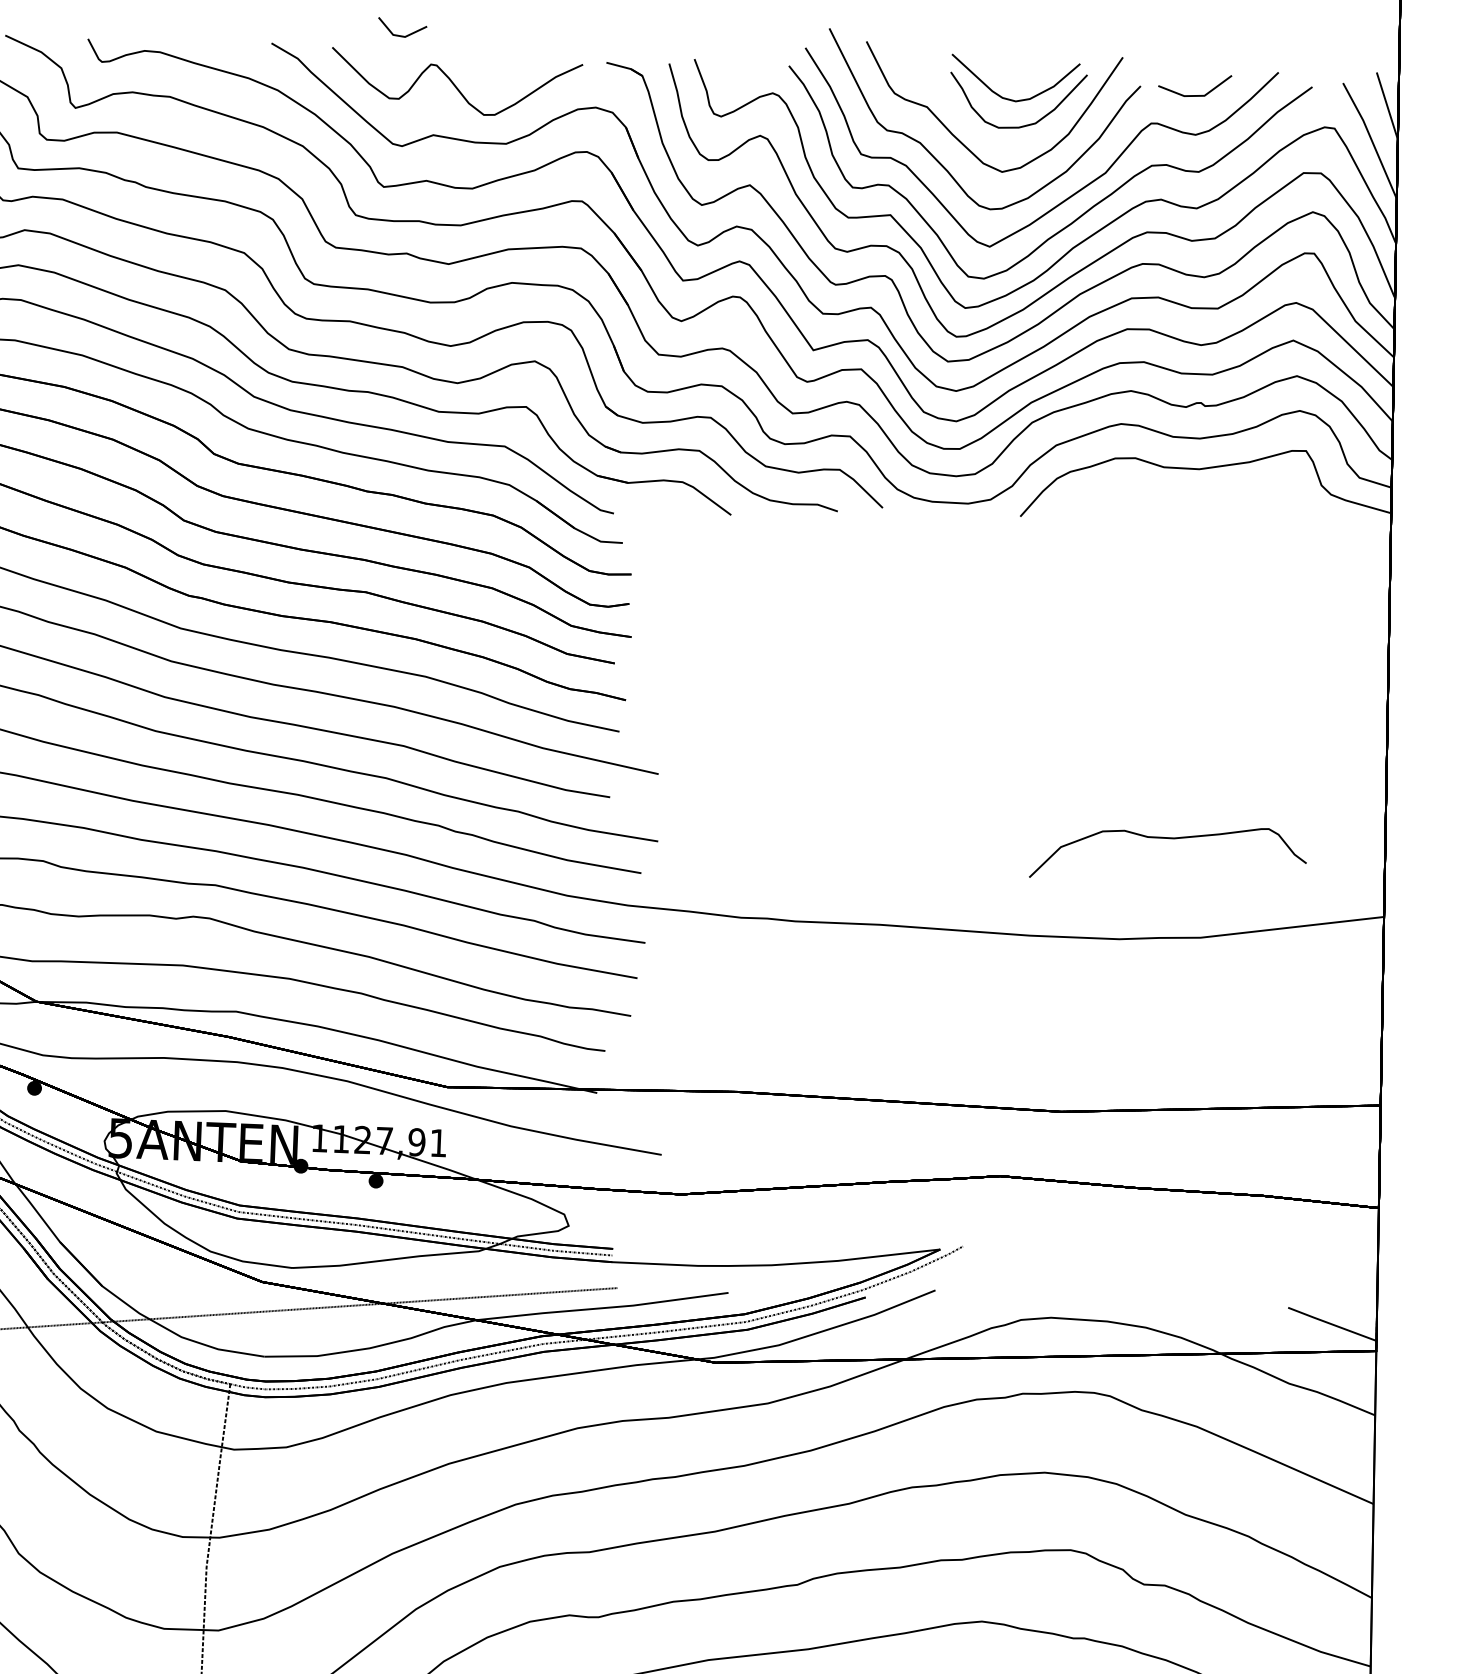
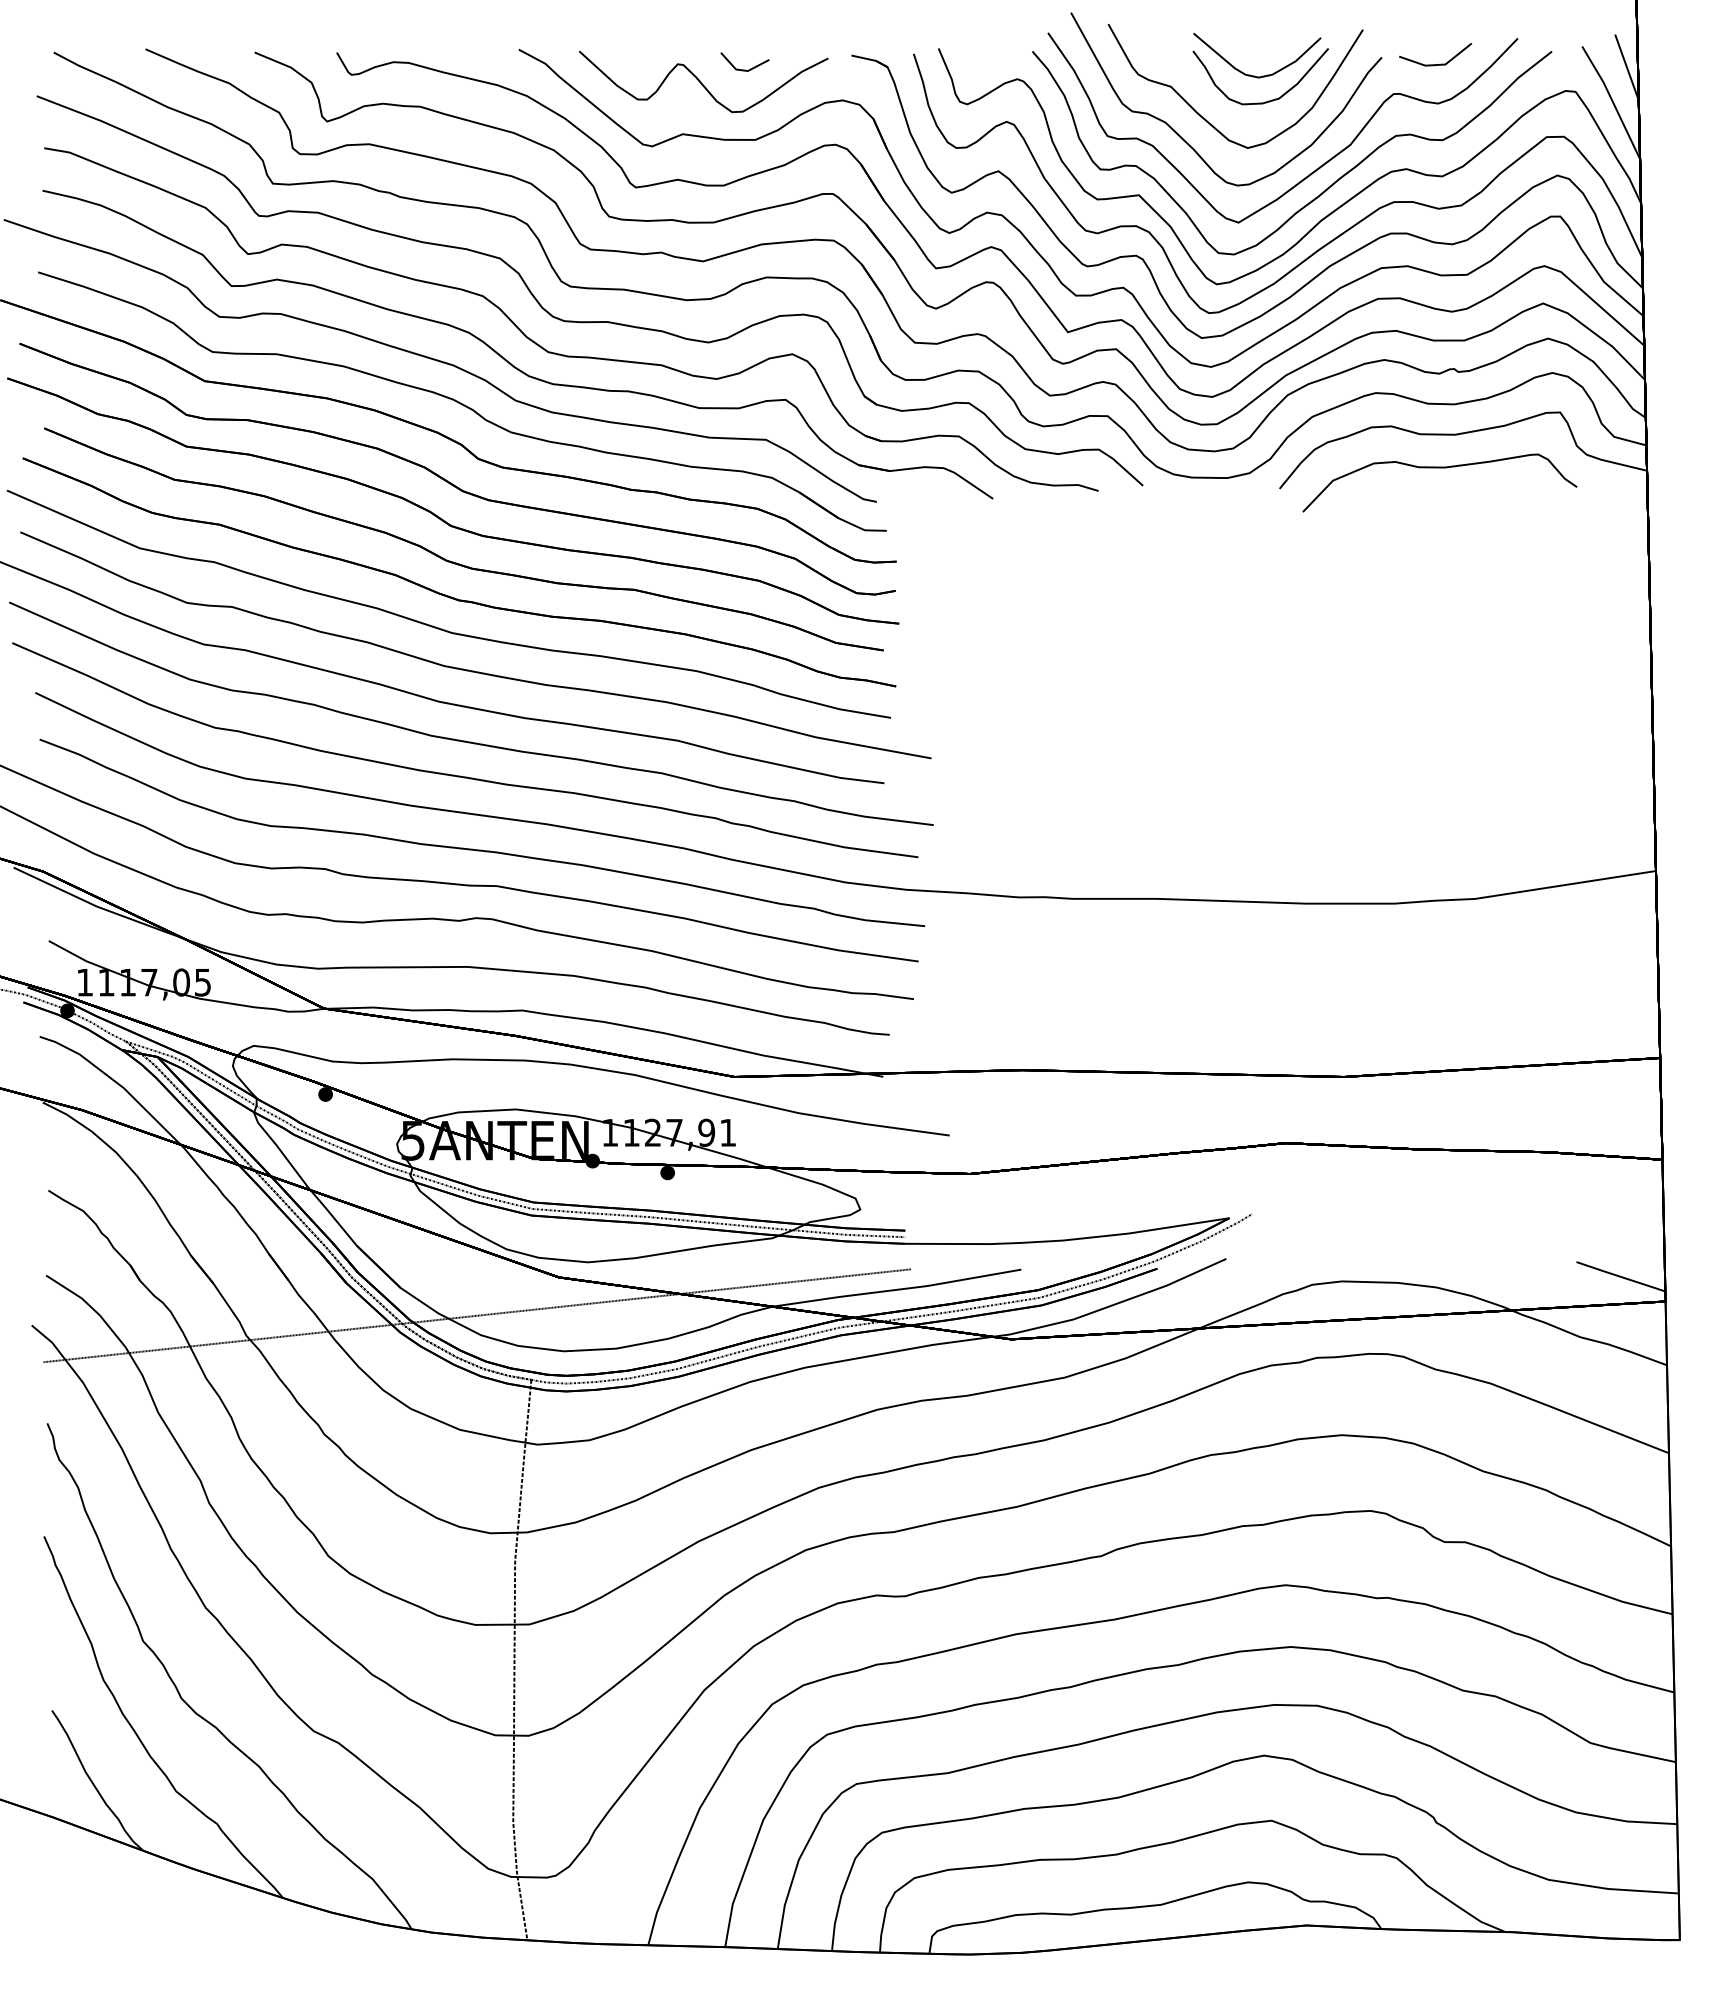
line: (401, 35) -> (744, 69), moved
curve: (1168, 839) -> (1439, 468), moved

